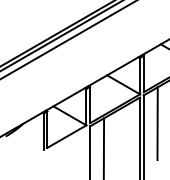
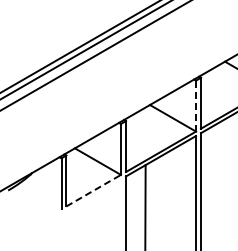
line: (140, 76) -> (196, 106), solid -> dashed
line: (157, 123) -> (220, 172), removed
line: (66, 136) -> (93, 190), solid -> dashed

